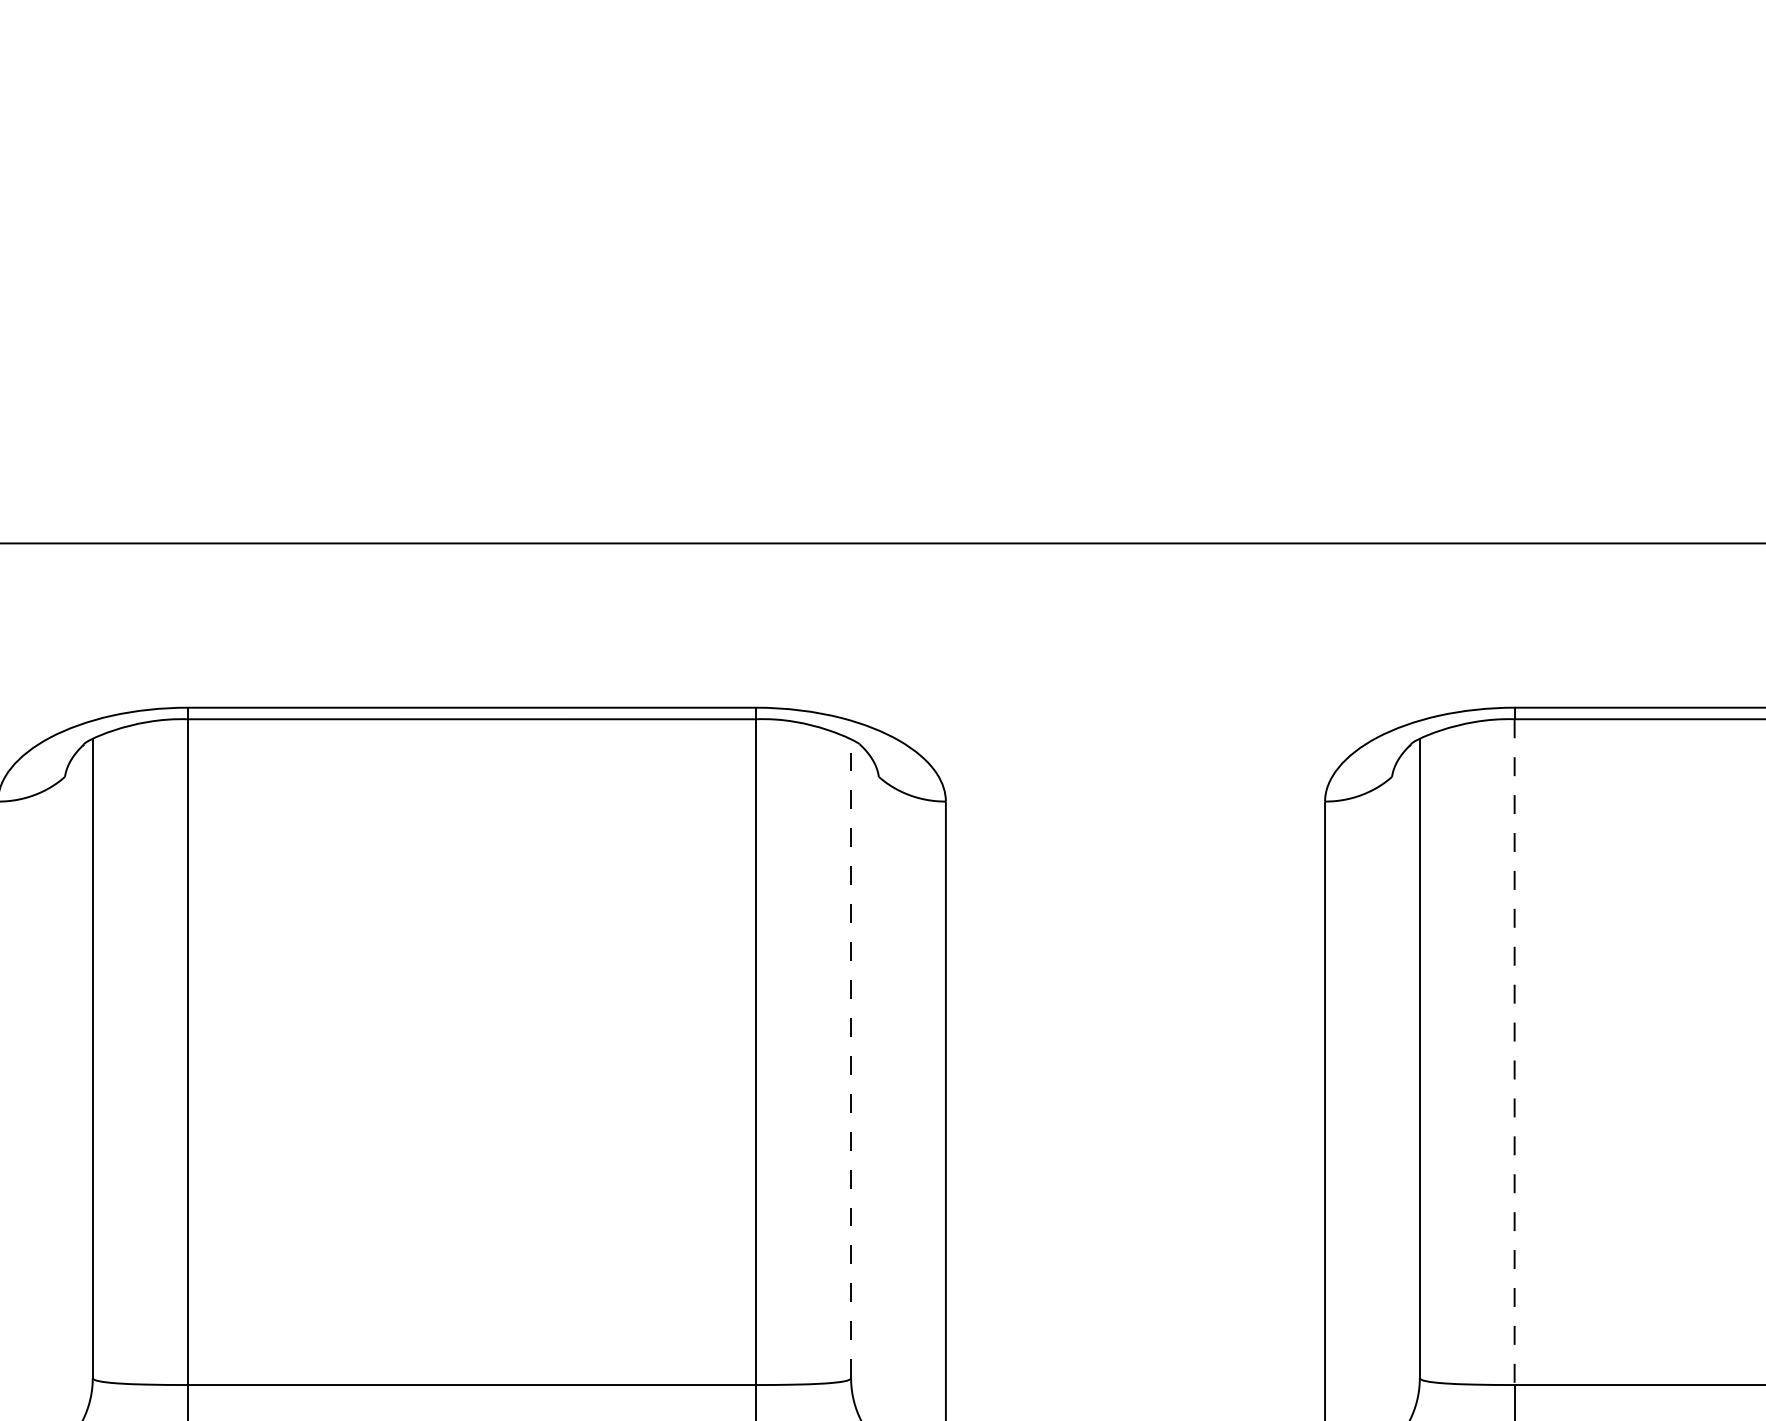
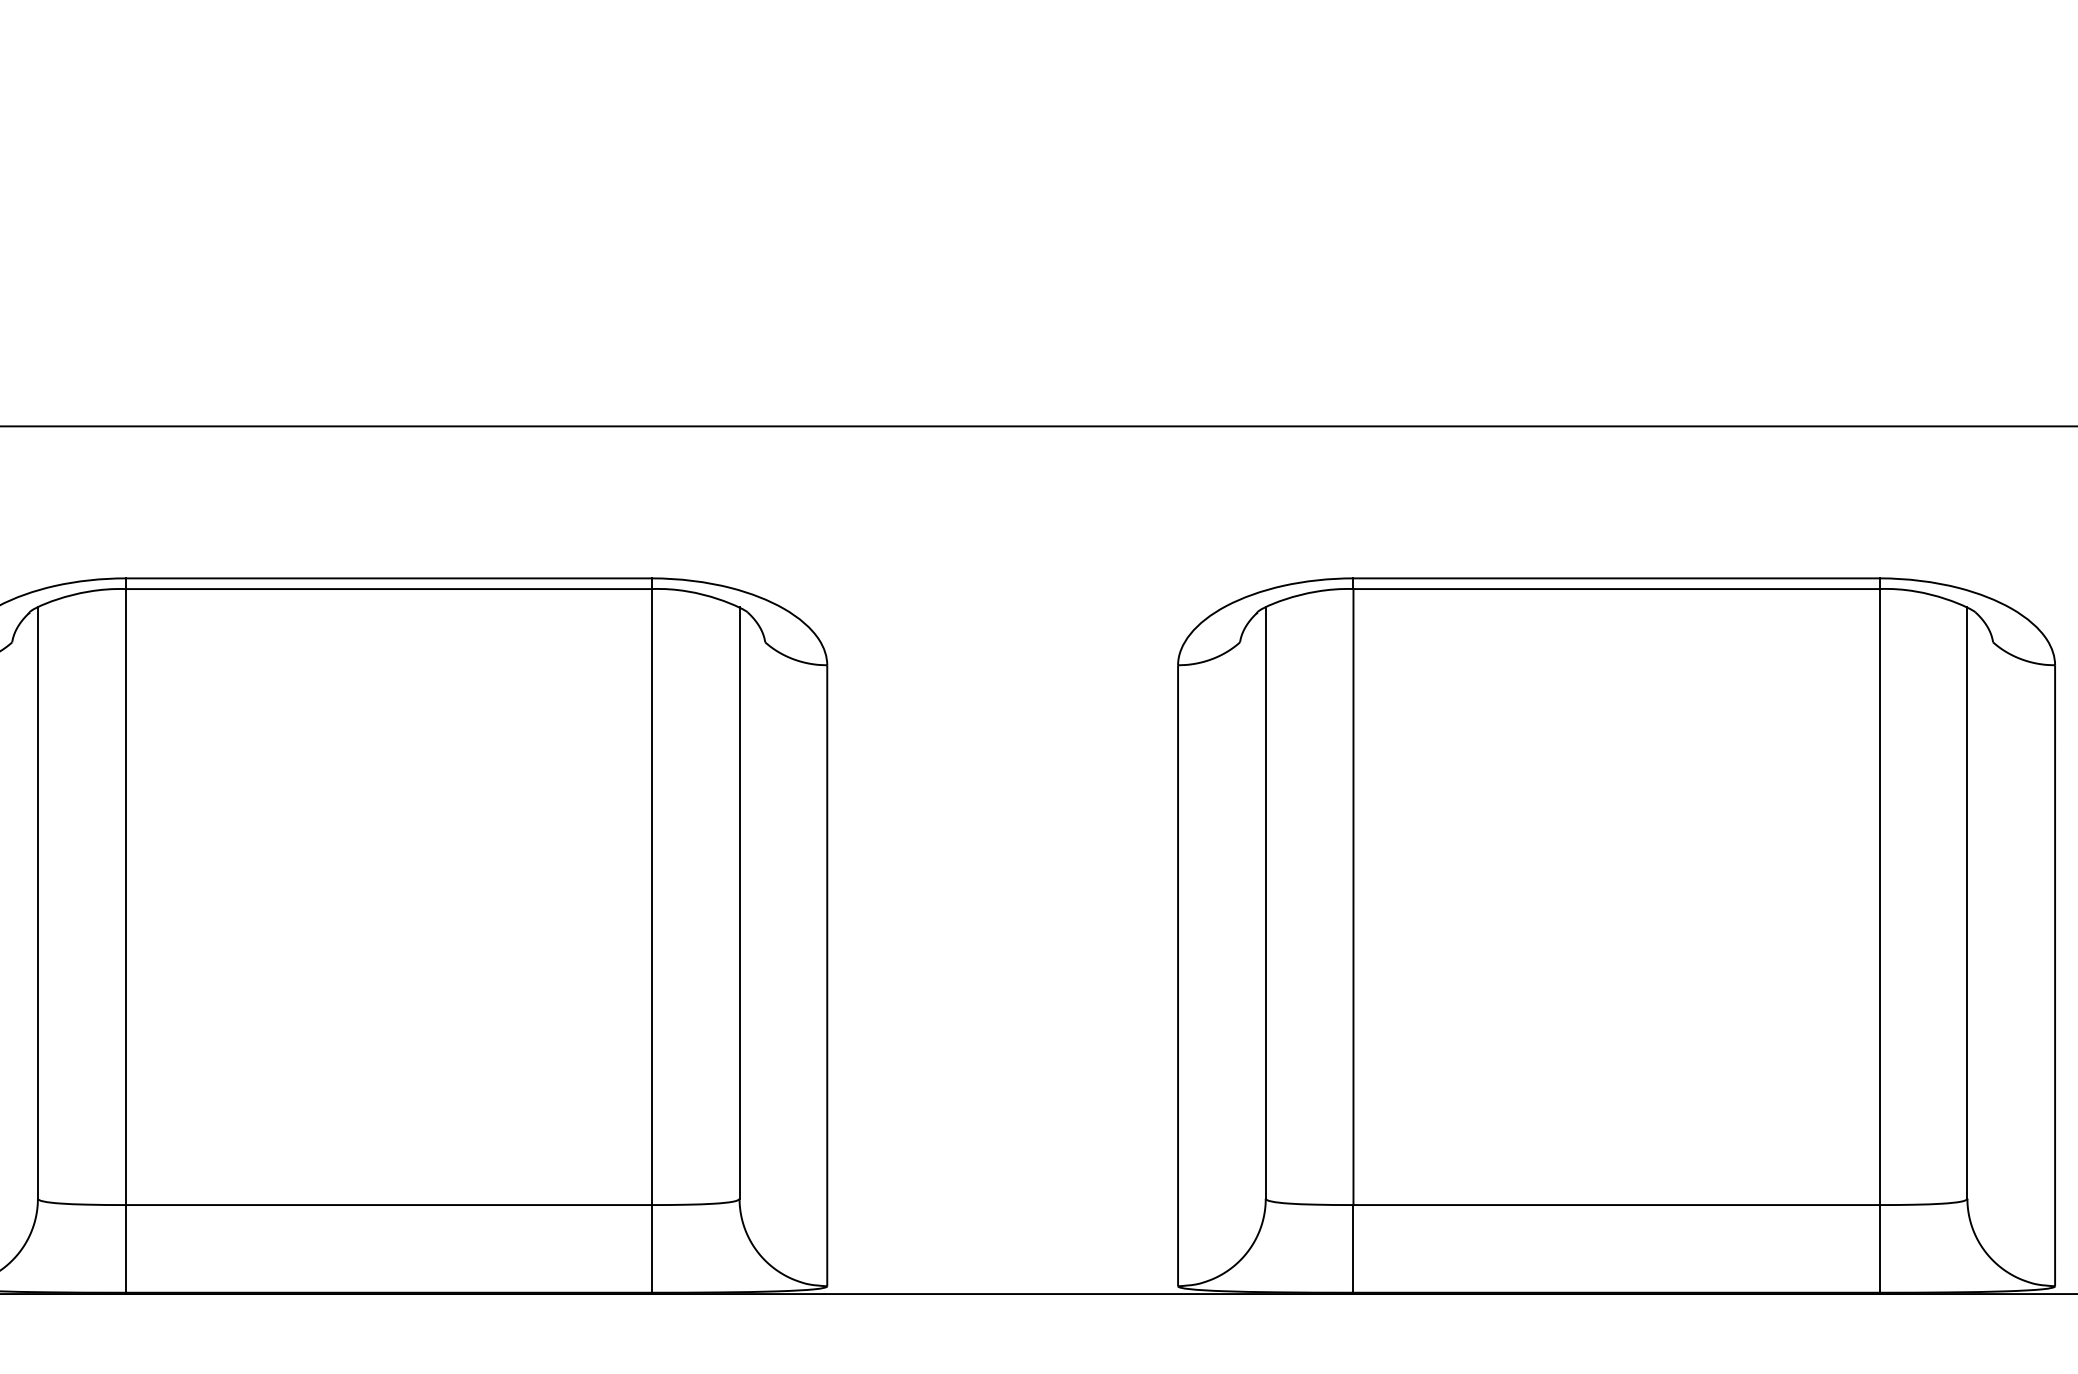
line: (1514, 1052) -> (1353, 897), dashed -> solid
line: (851, 1058) -> (739, 902), dashed -> solid

